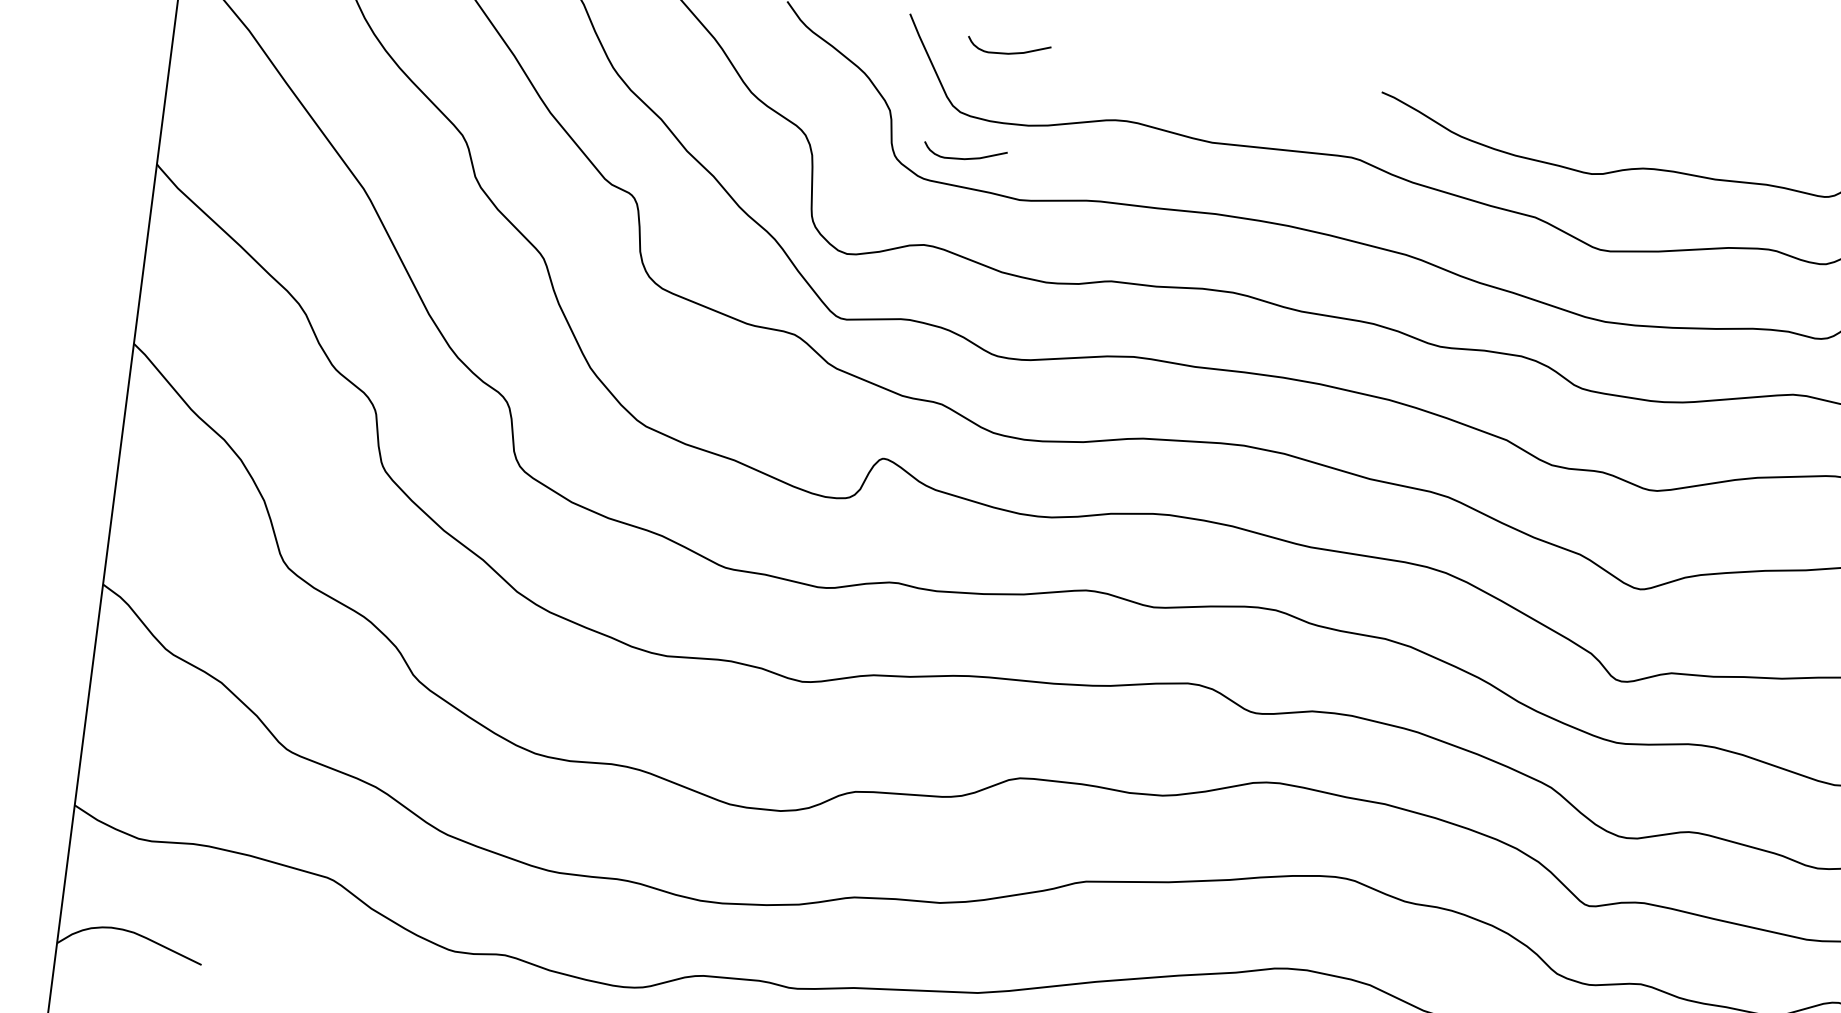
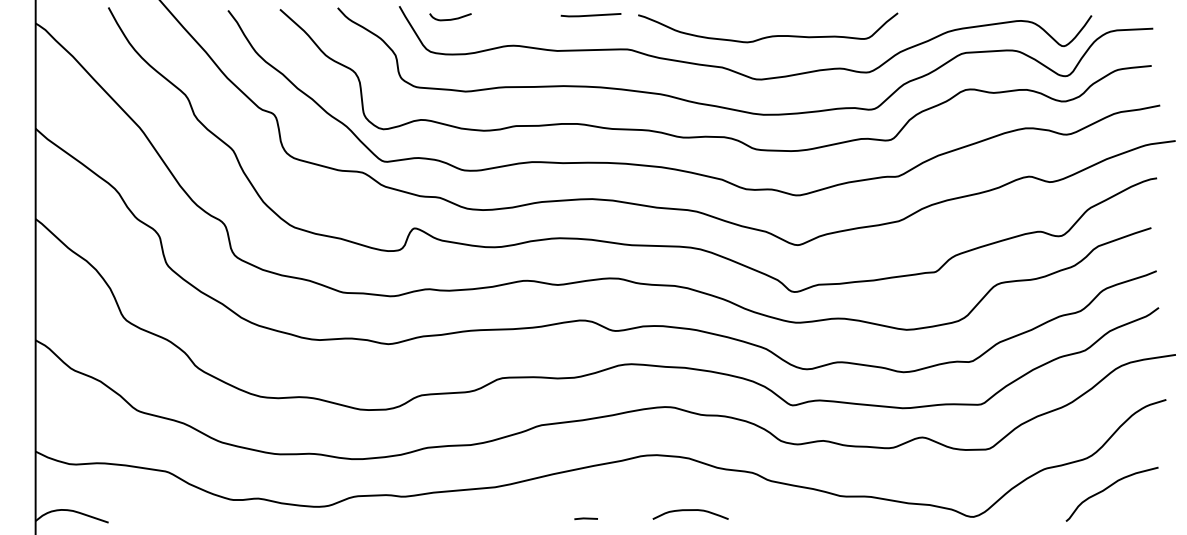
line: (1287, 80) -> (590, 15), added
curve: (964, 156) -> (435, 73), removed

